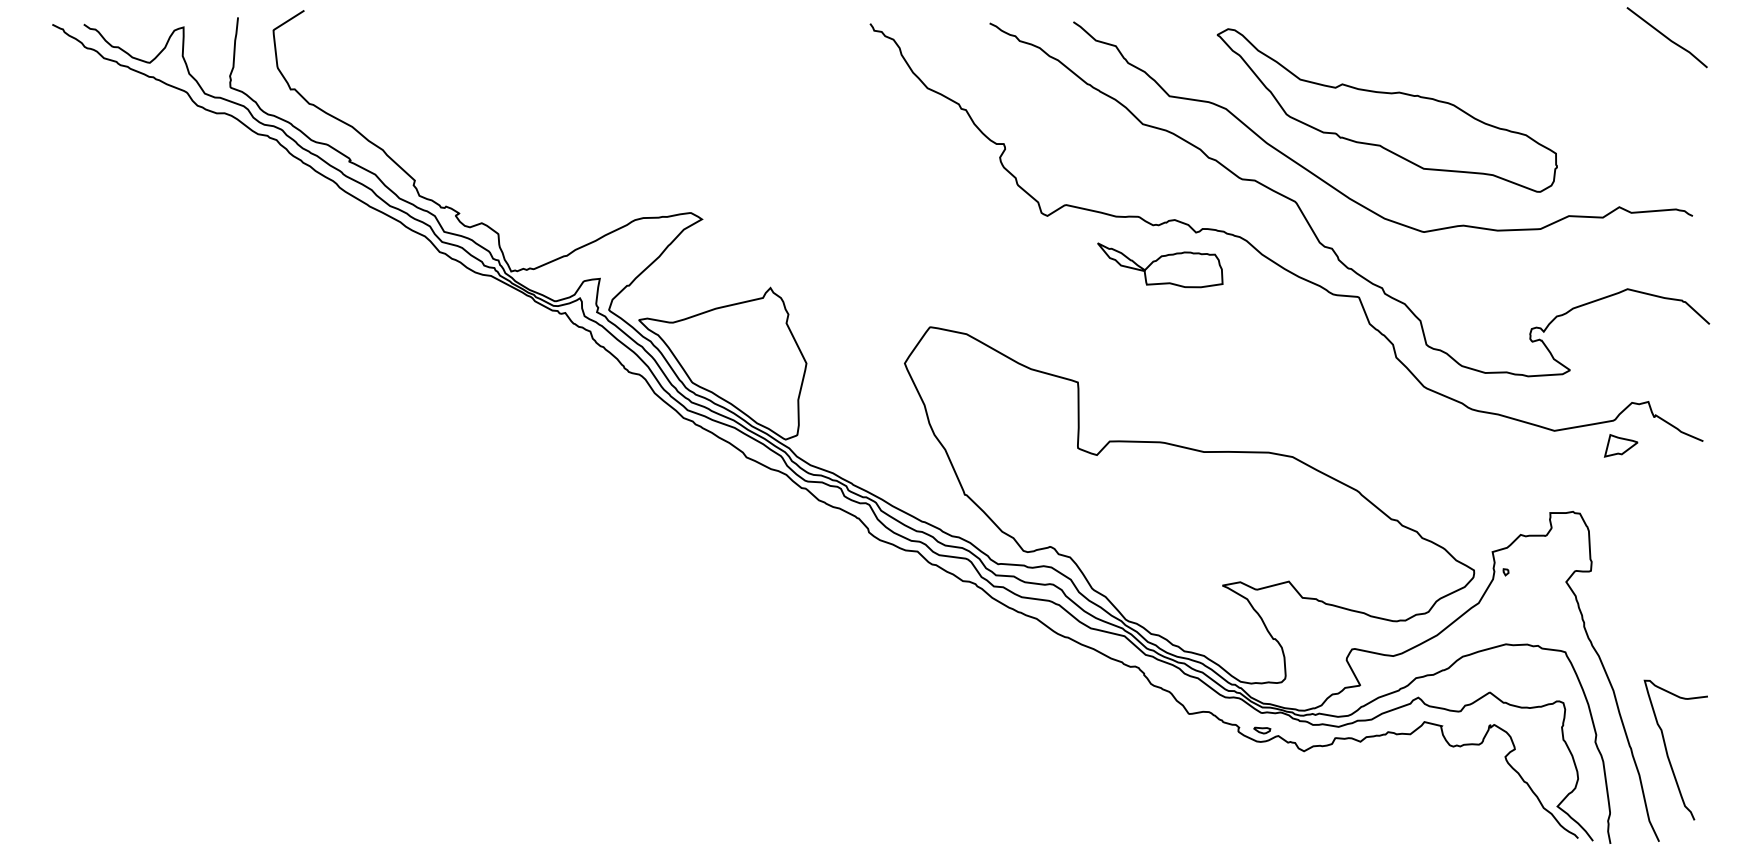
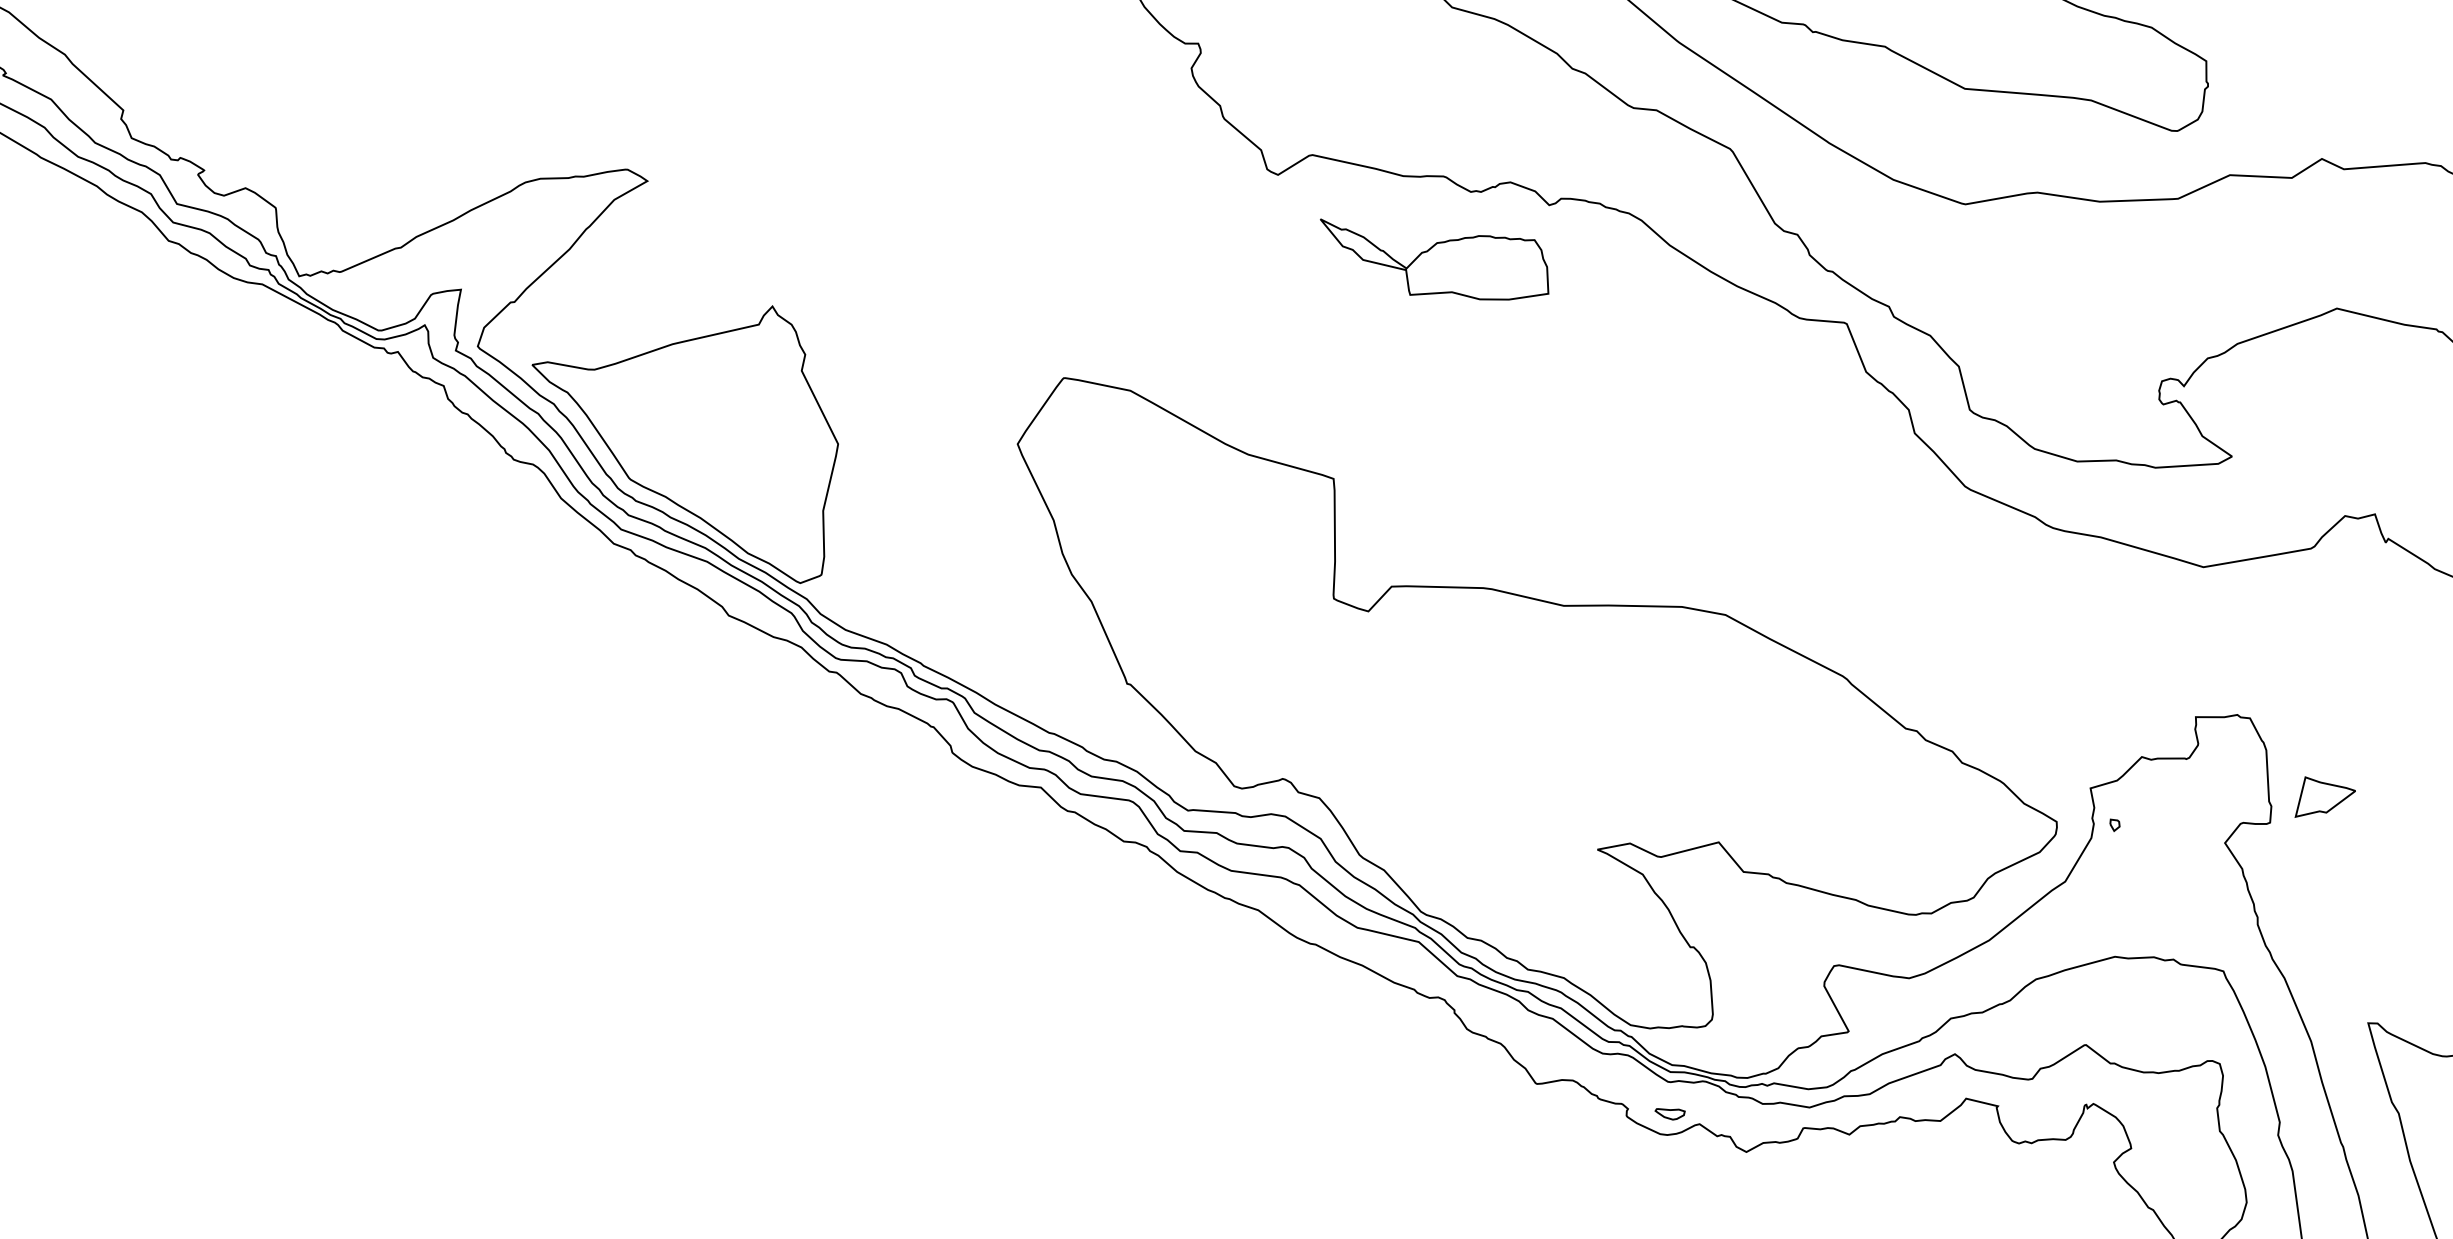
part: (1160, 265) -> (1435, 259), moved
part: (1620, 445) -> (2323, 796), moved

